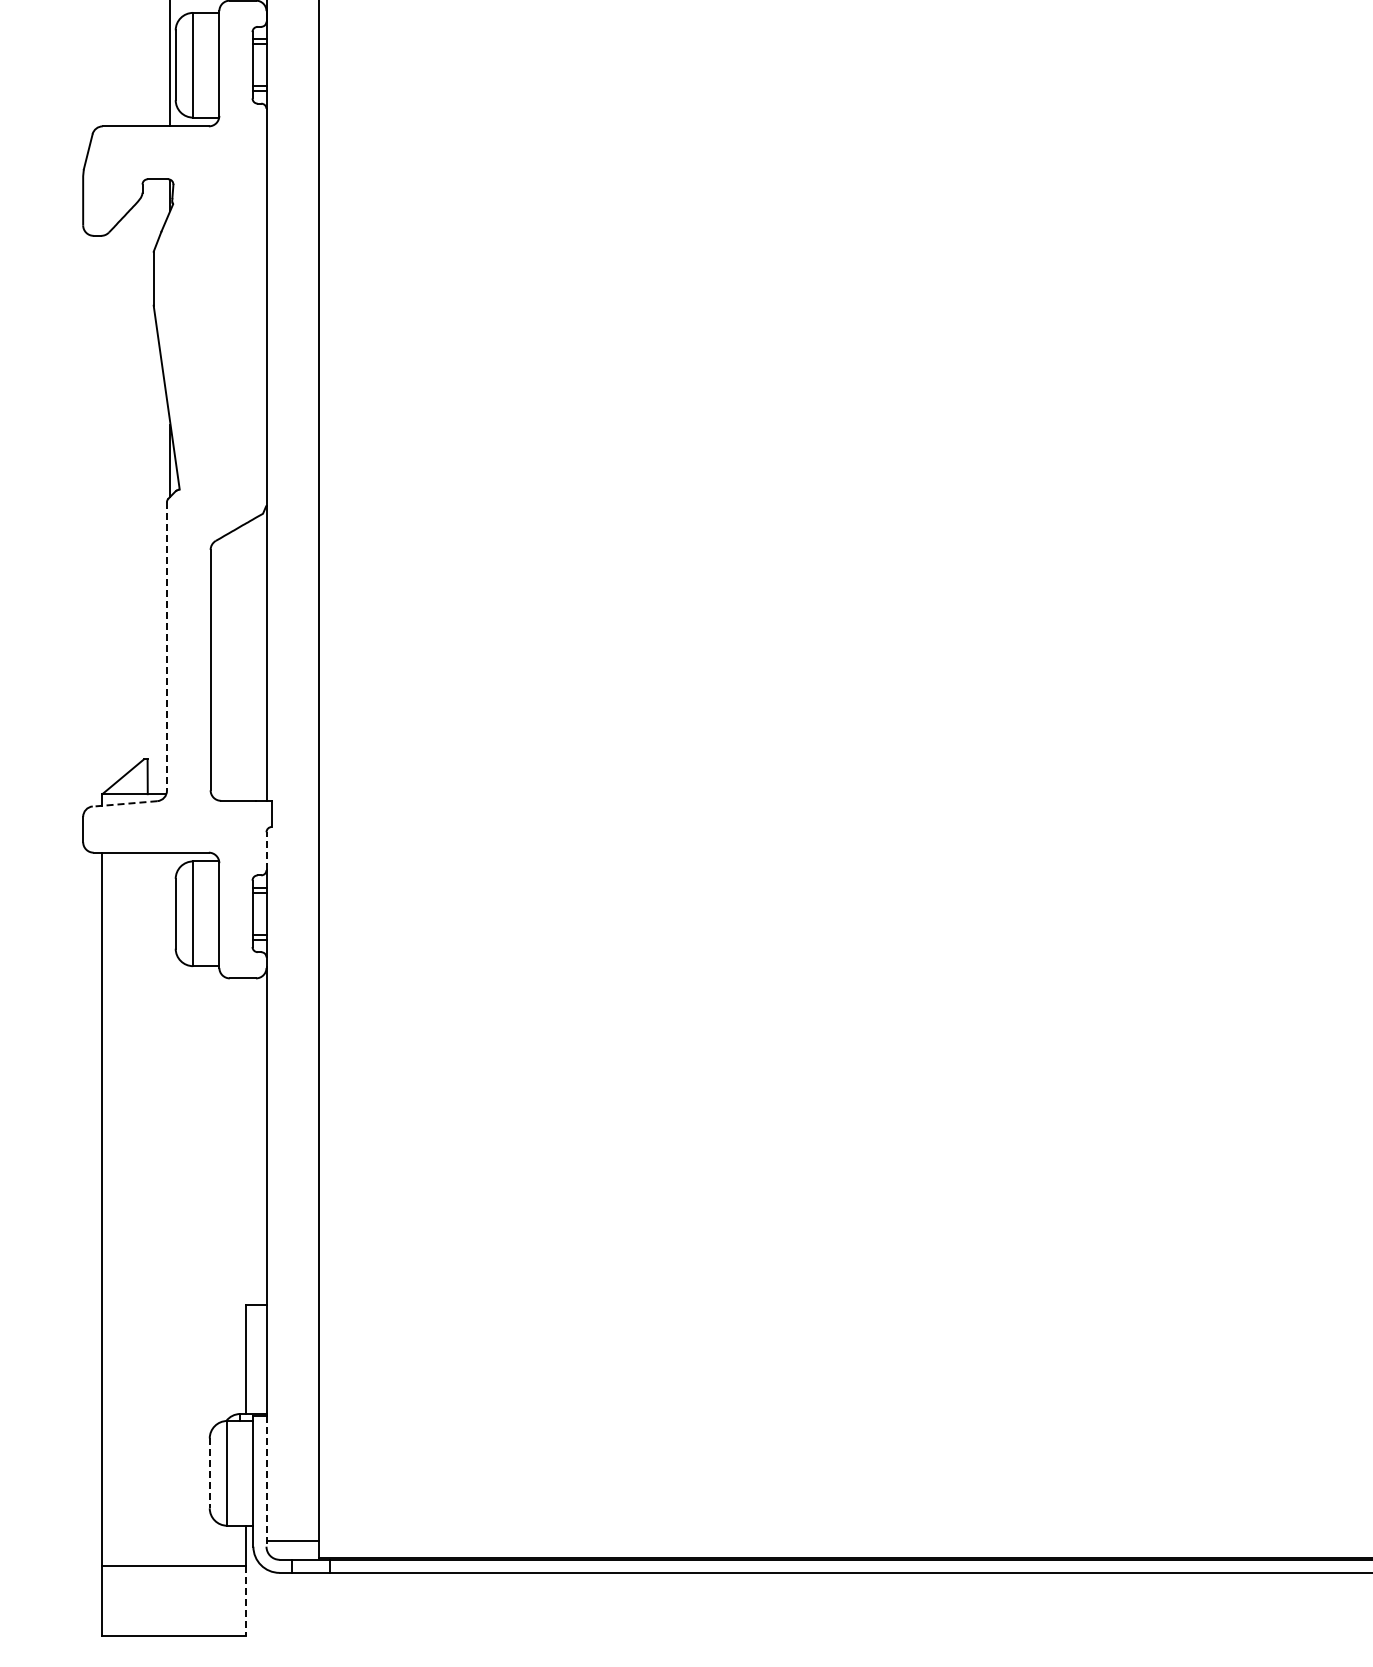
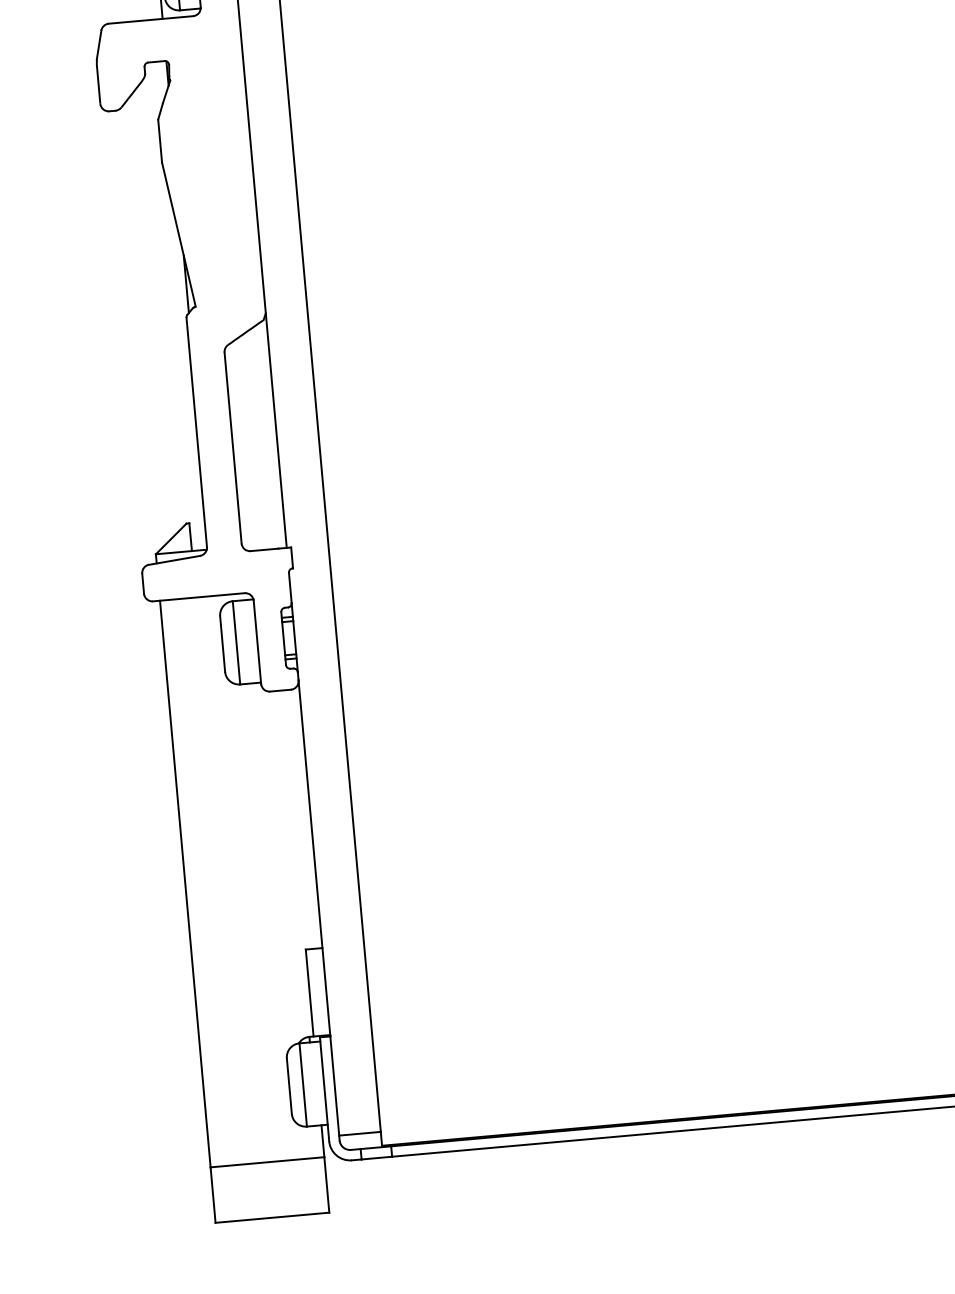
line: (166, 646) -> (196, 432), dashed -> solid
line: (124, 803) -> (174, 560), dashed -> solid
line: (266, 851) -> (290, 588), dashed -> solid
line: (209, 1473) -> (289, 1086), dashed -> solid
line: (266, 1481) -> (335, 1088), dashed -> solid
line: (245, 1600) -> (326, 1184), dashed -> solid

